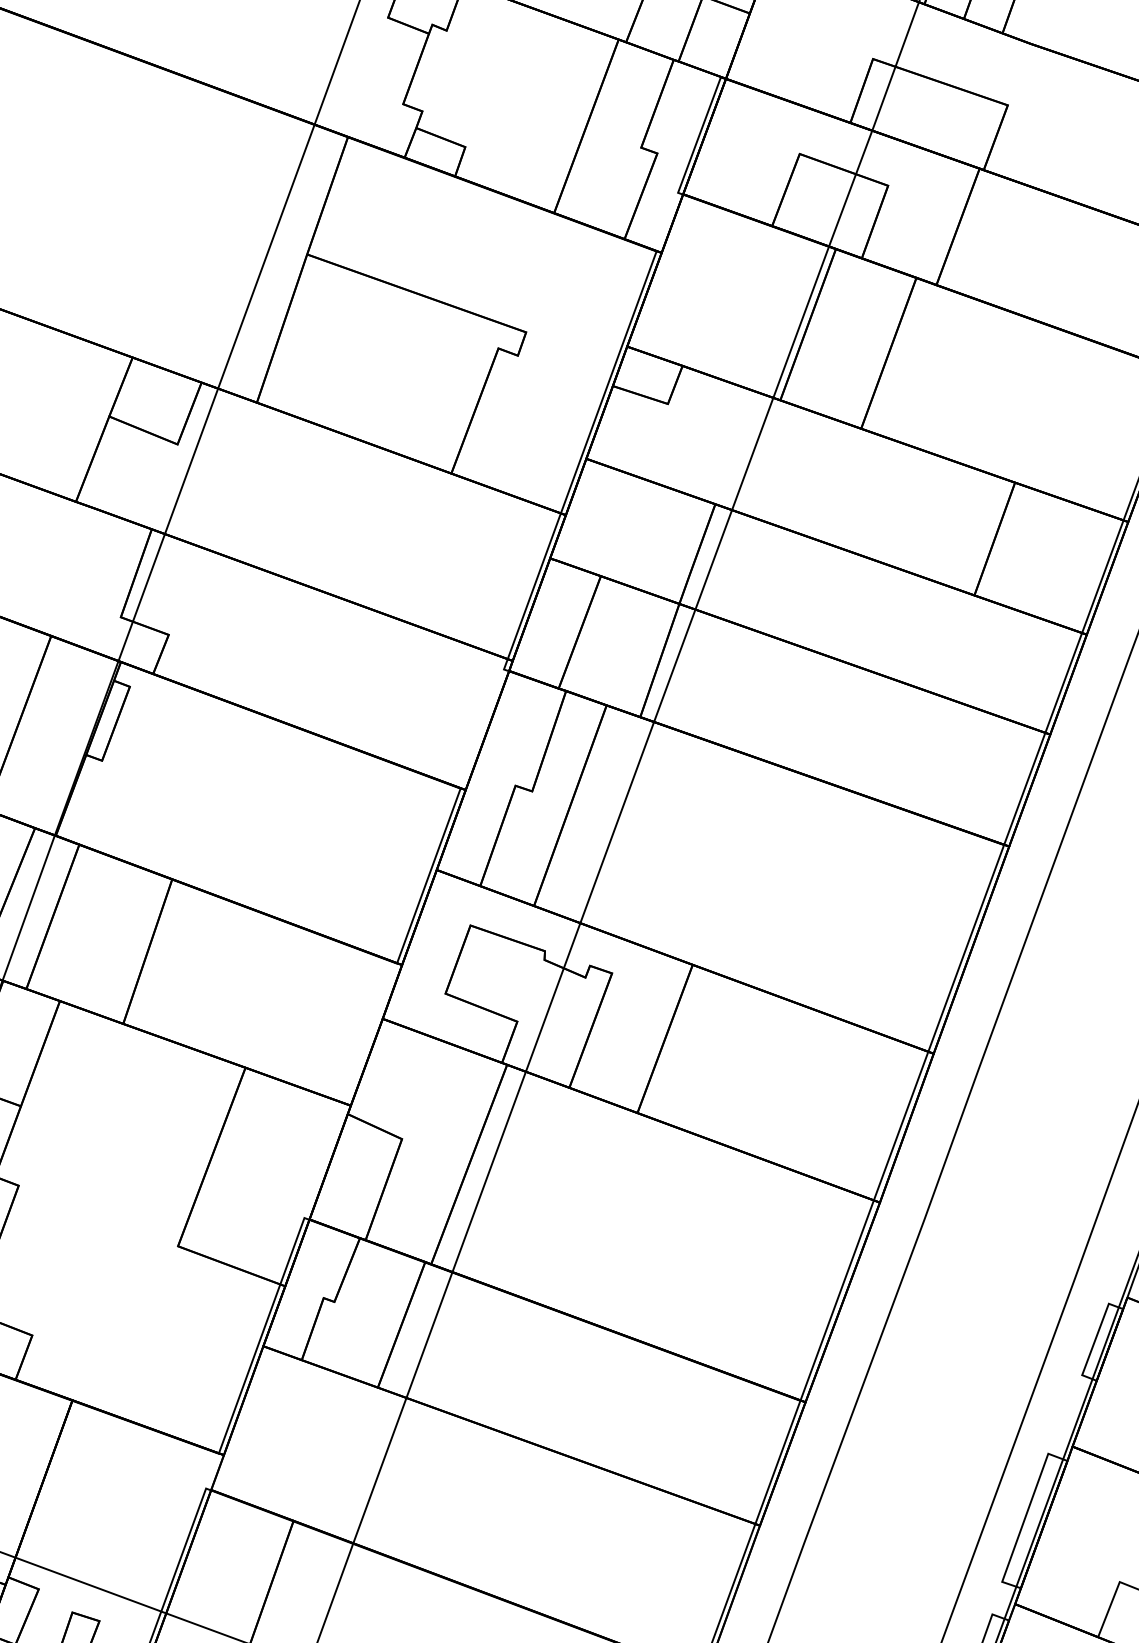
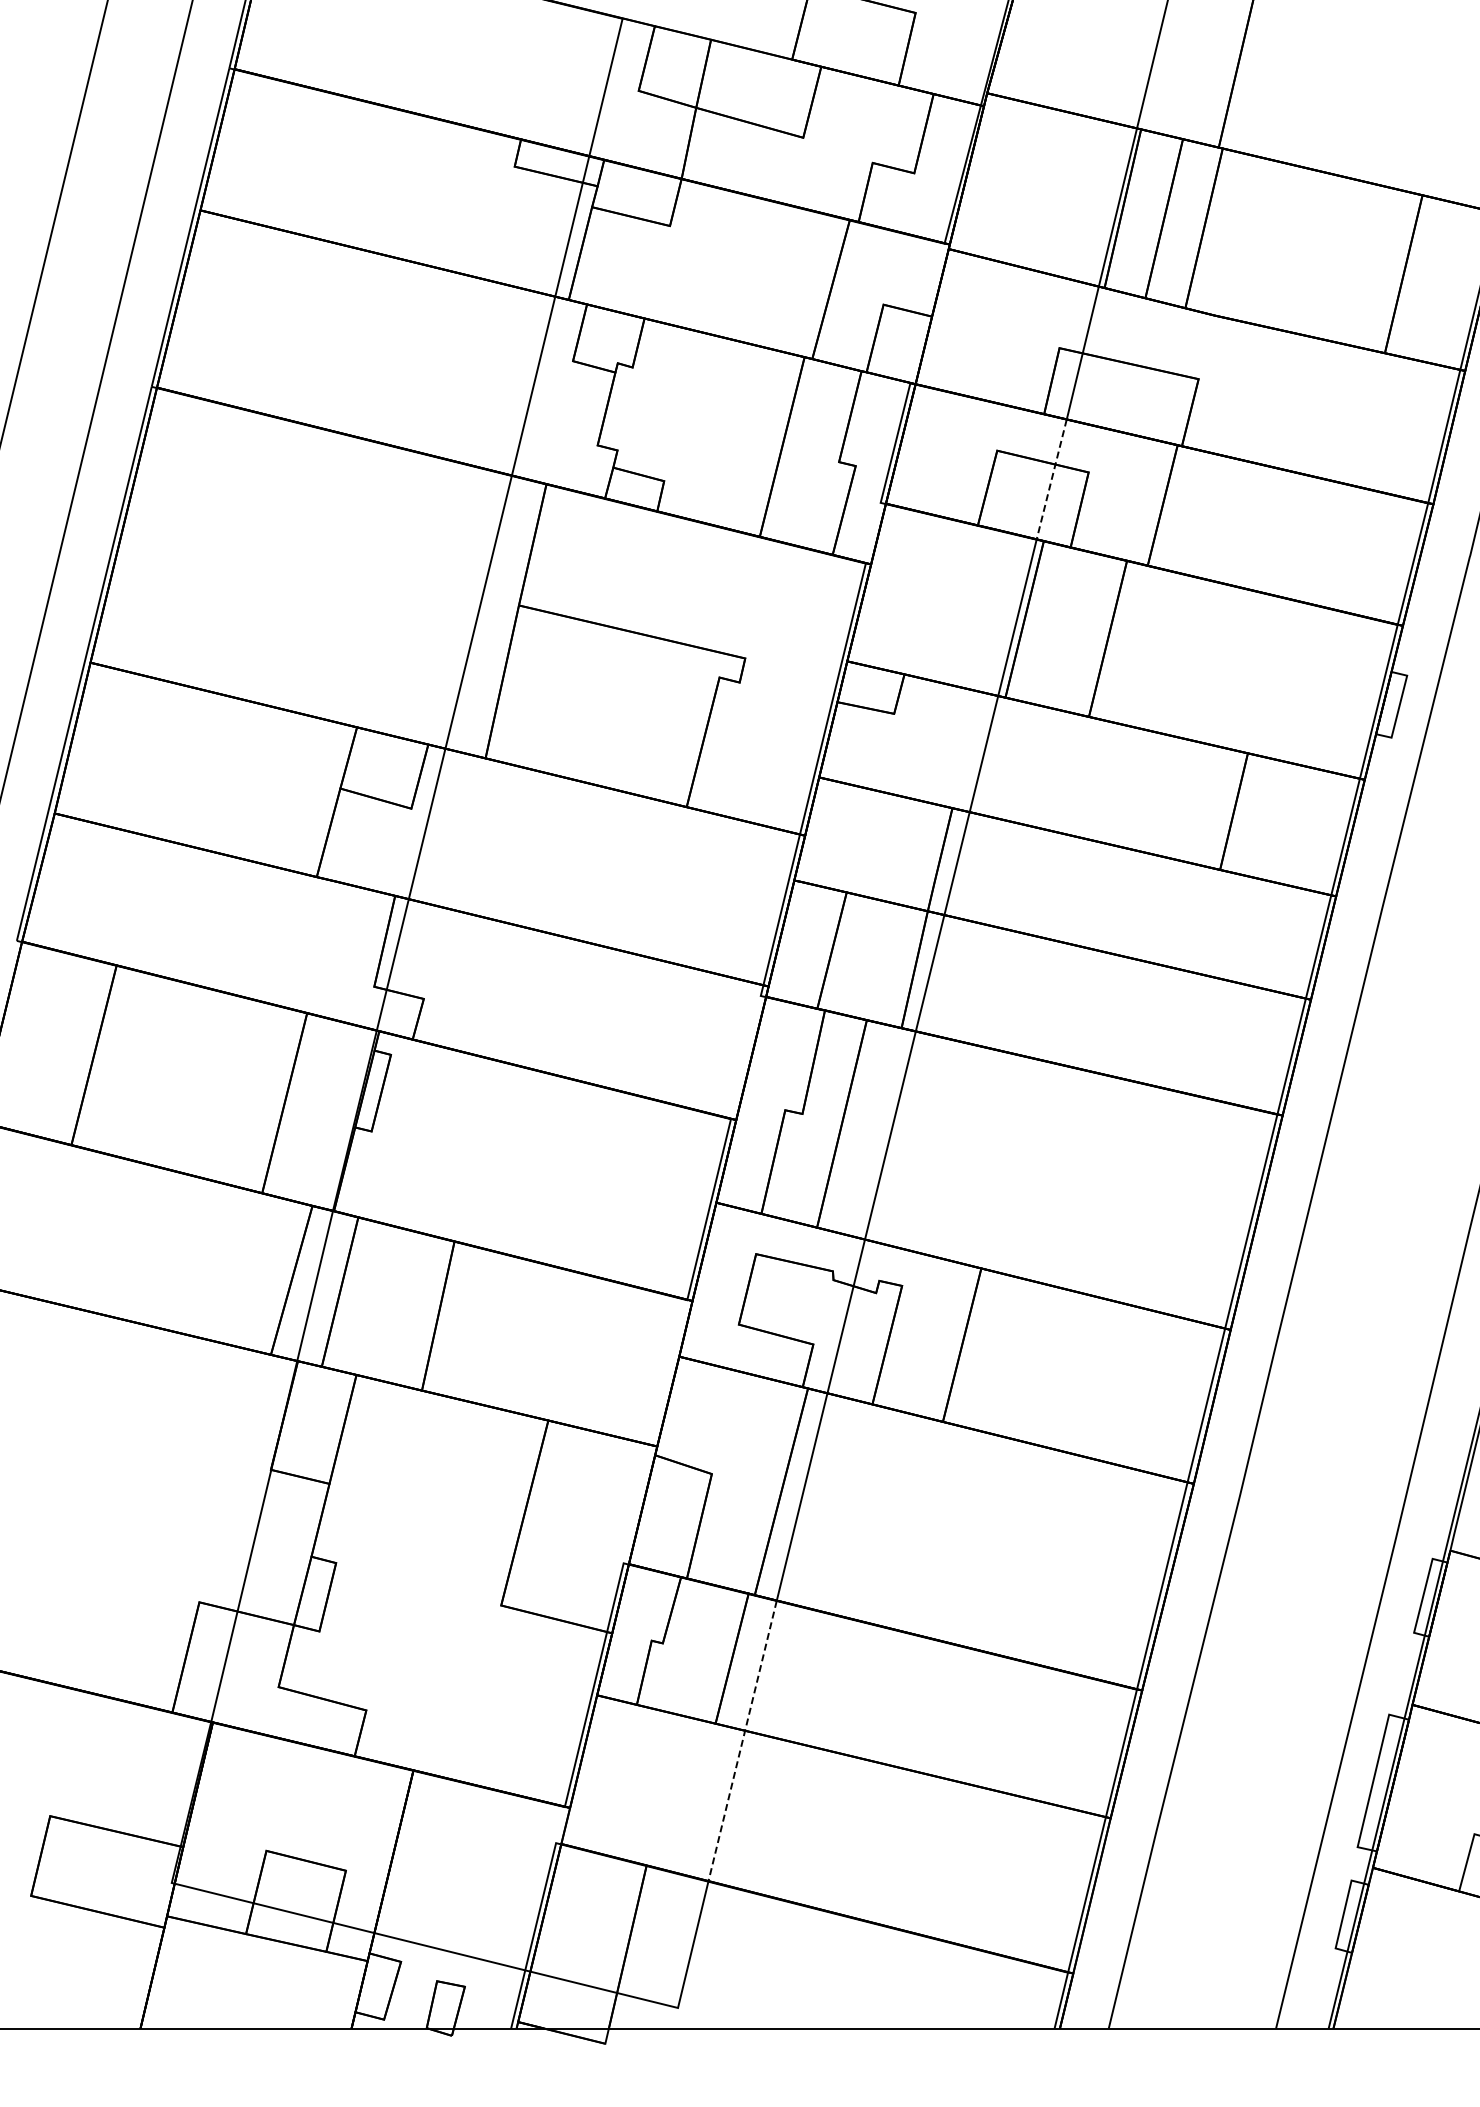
line: (850, 189) -> (1051, 480), solid -> dashed
line: (402, 1408) -> (742, 1741), solid -> dashed

